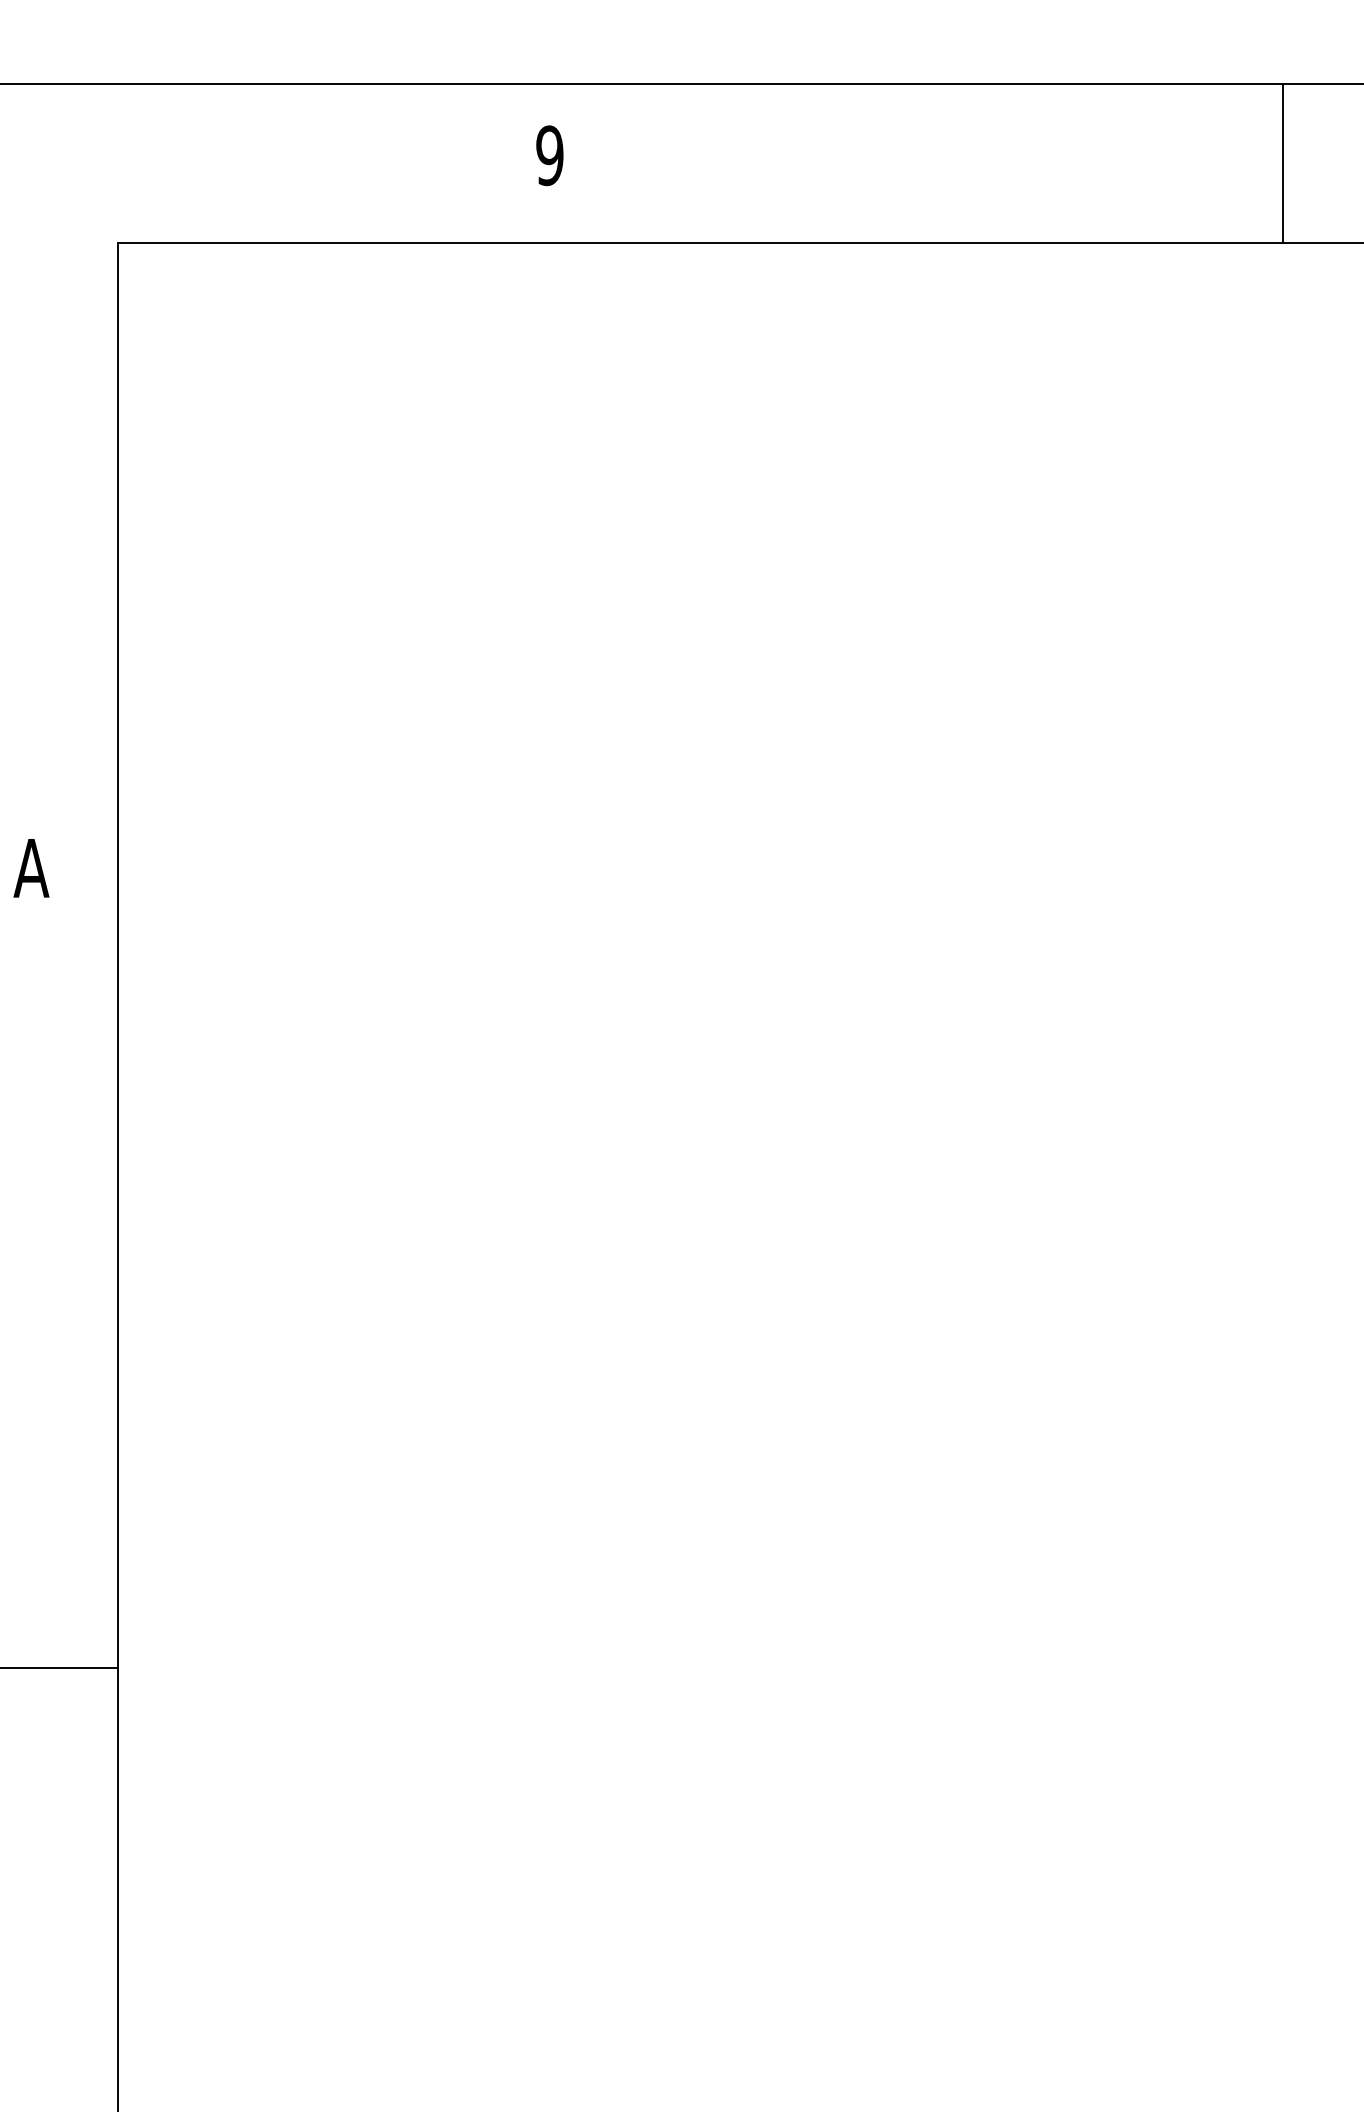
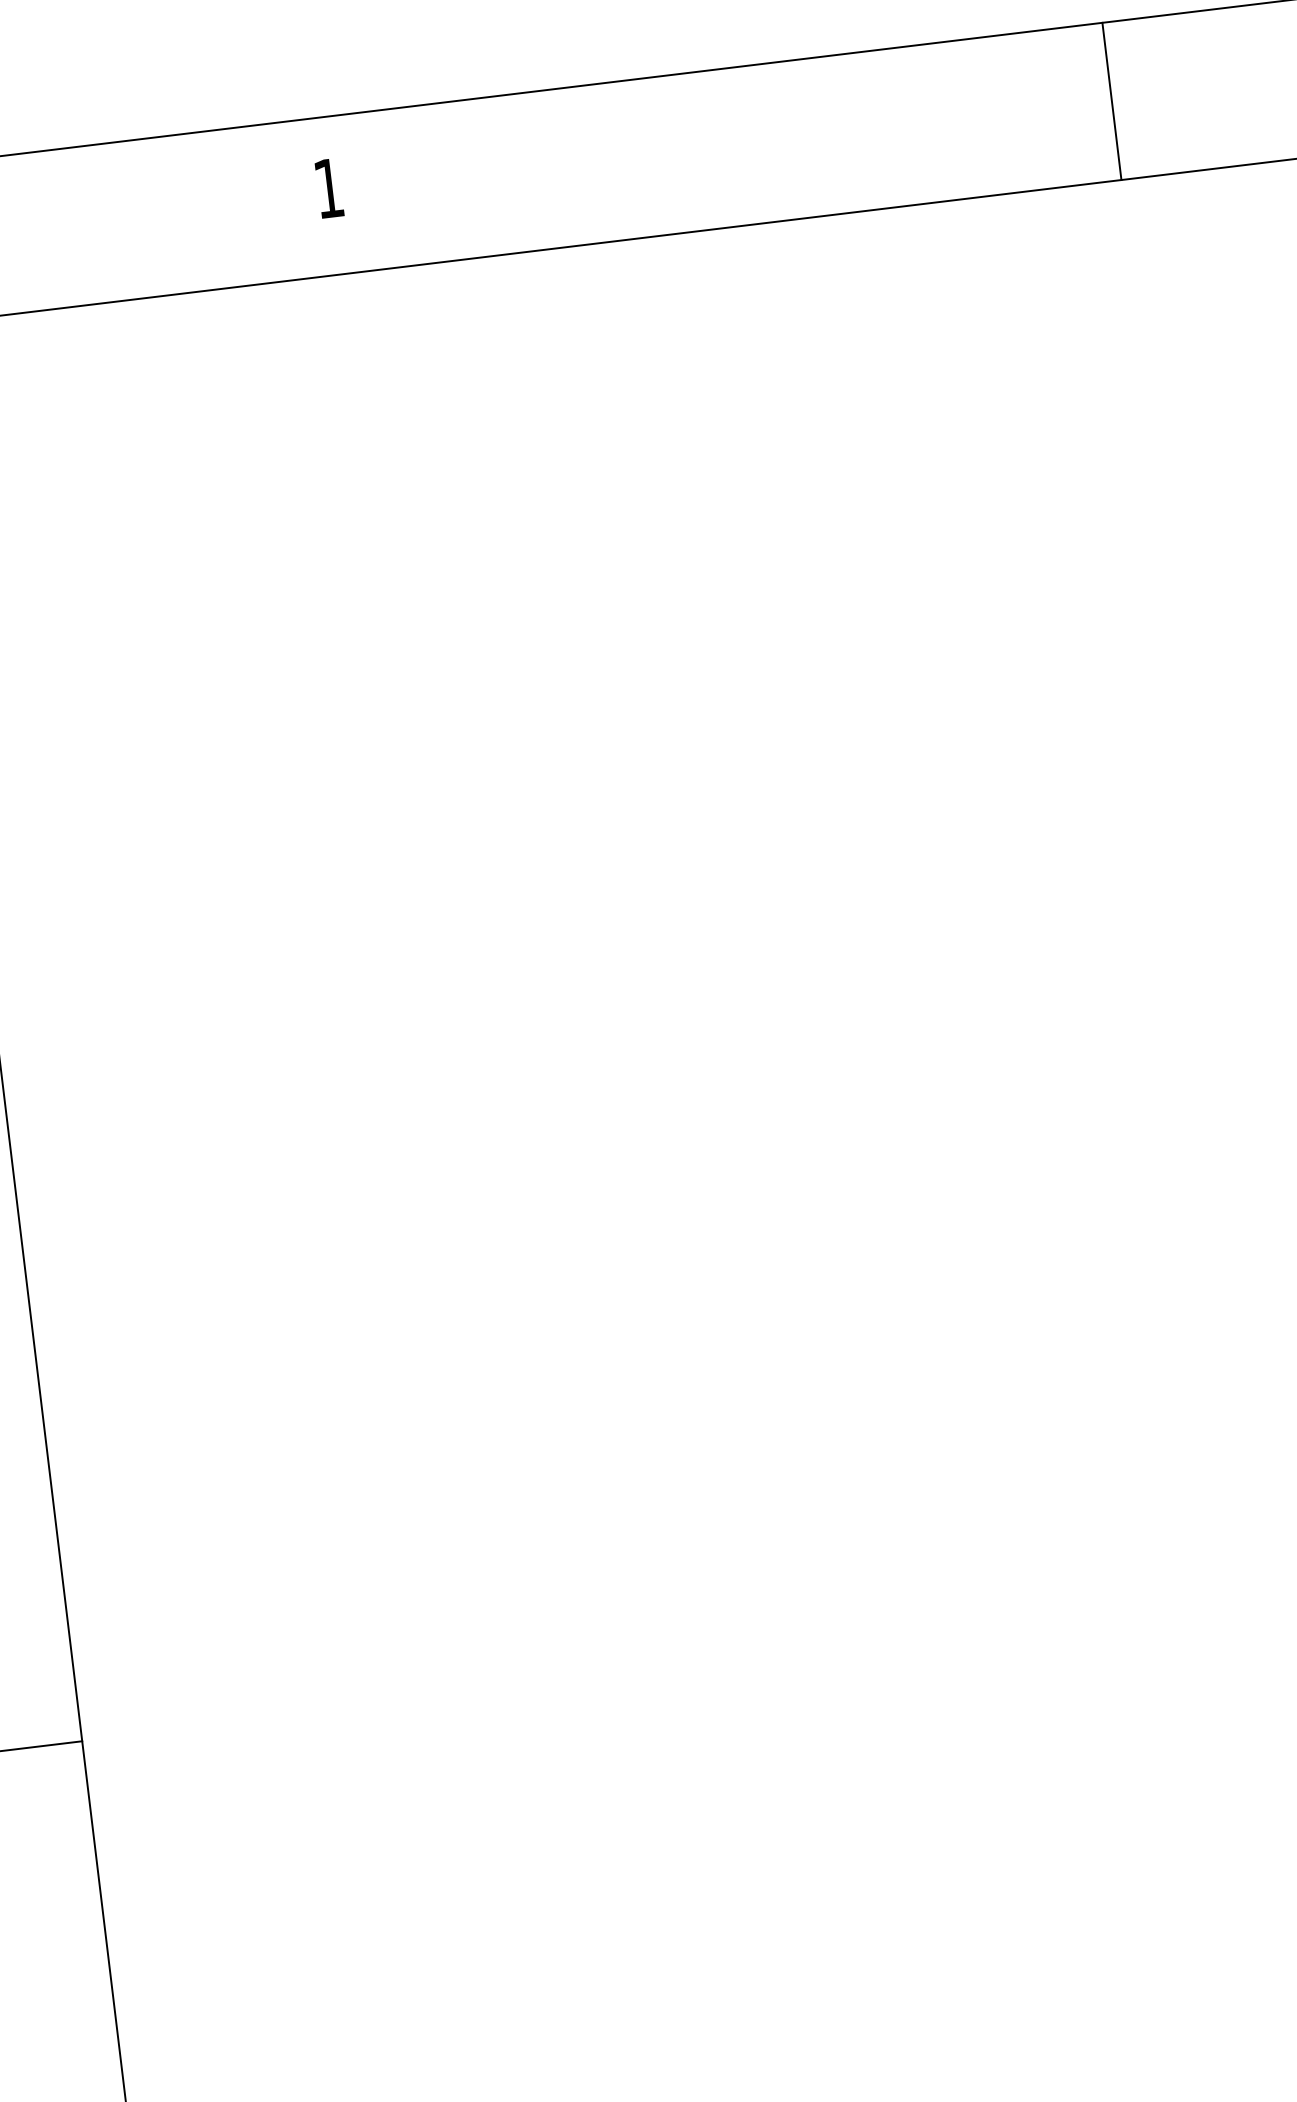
text: (549, 155) -> (328, 188), 9 -> 1
line: (1282, 163) -> (1111, 101), moved

